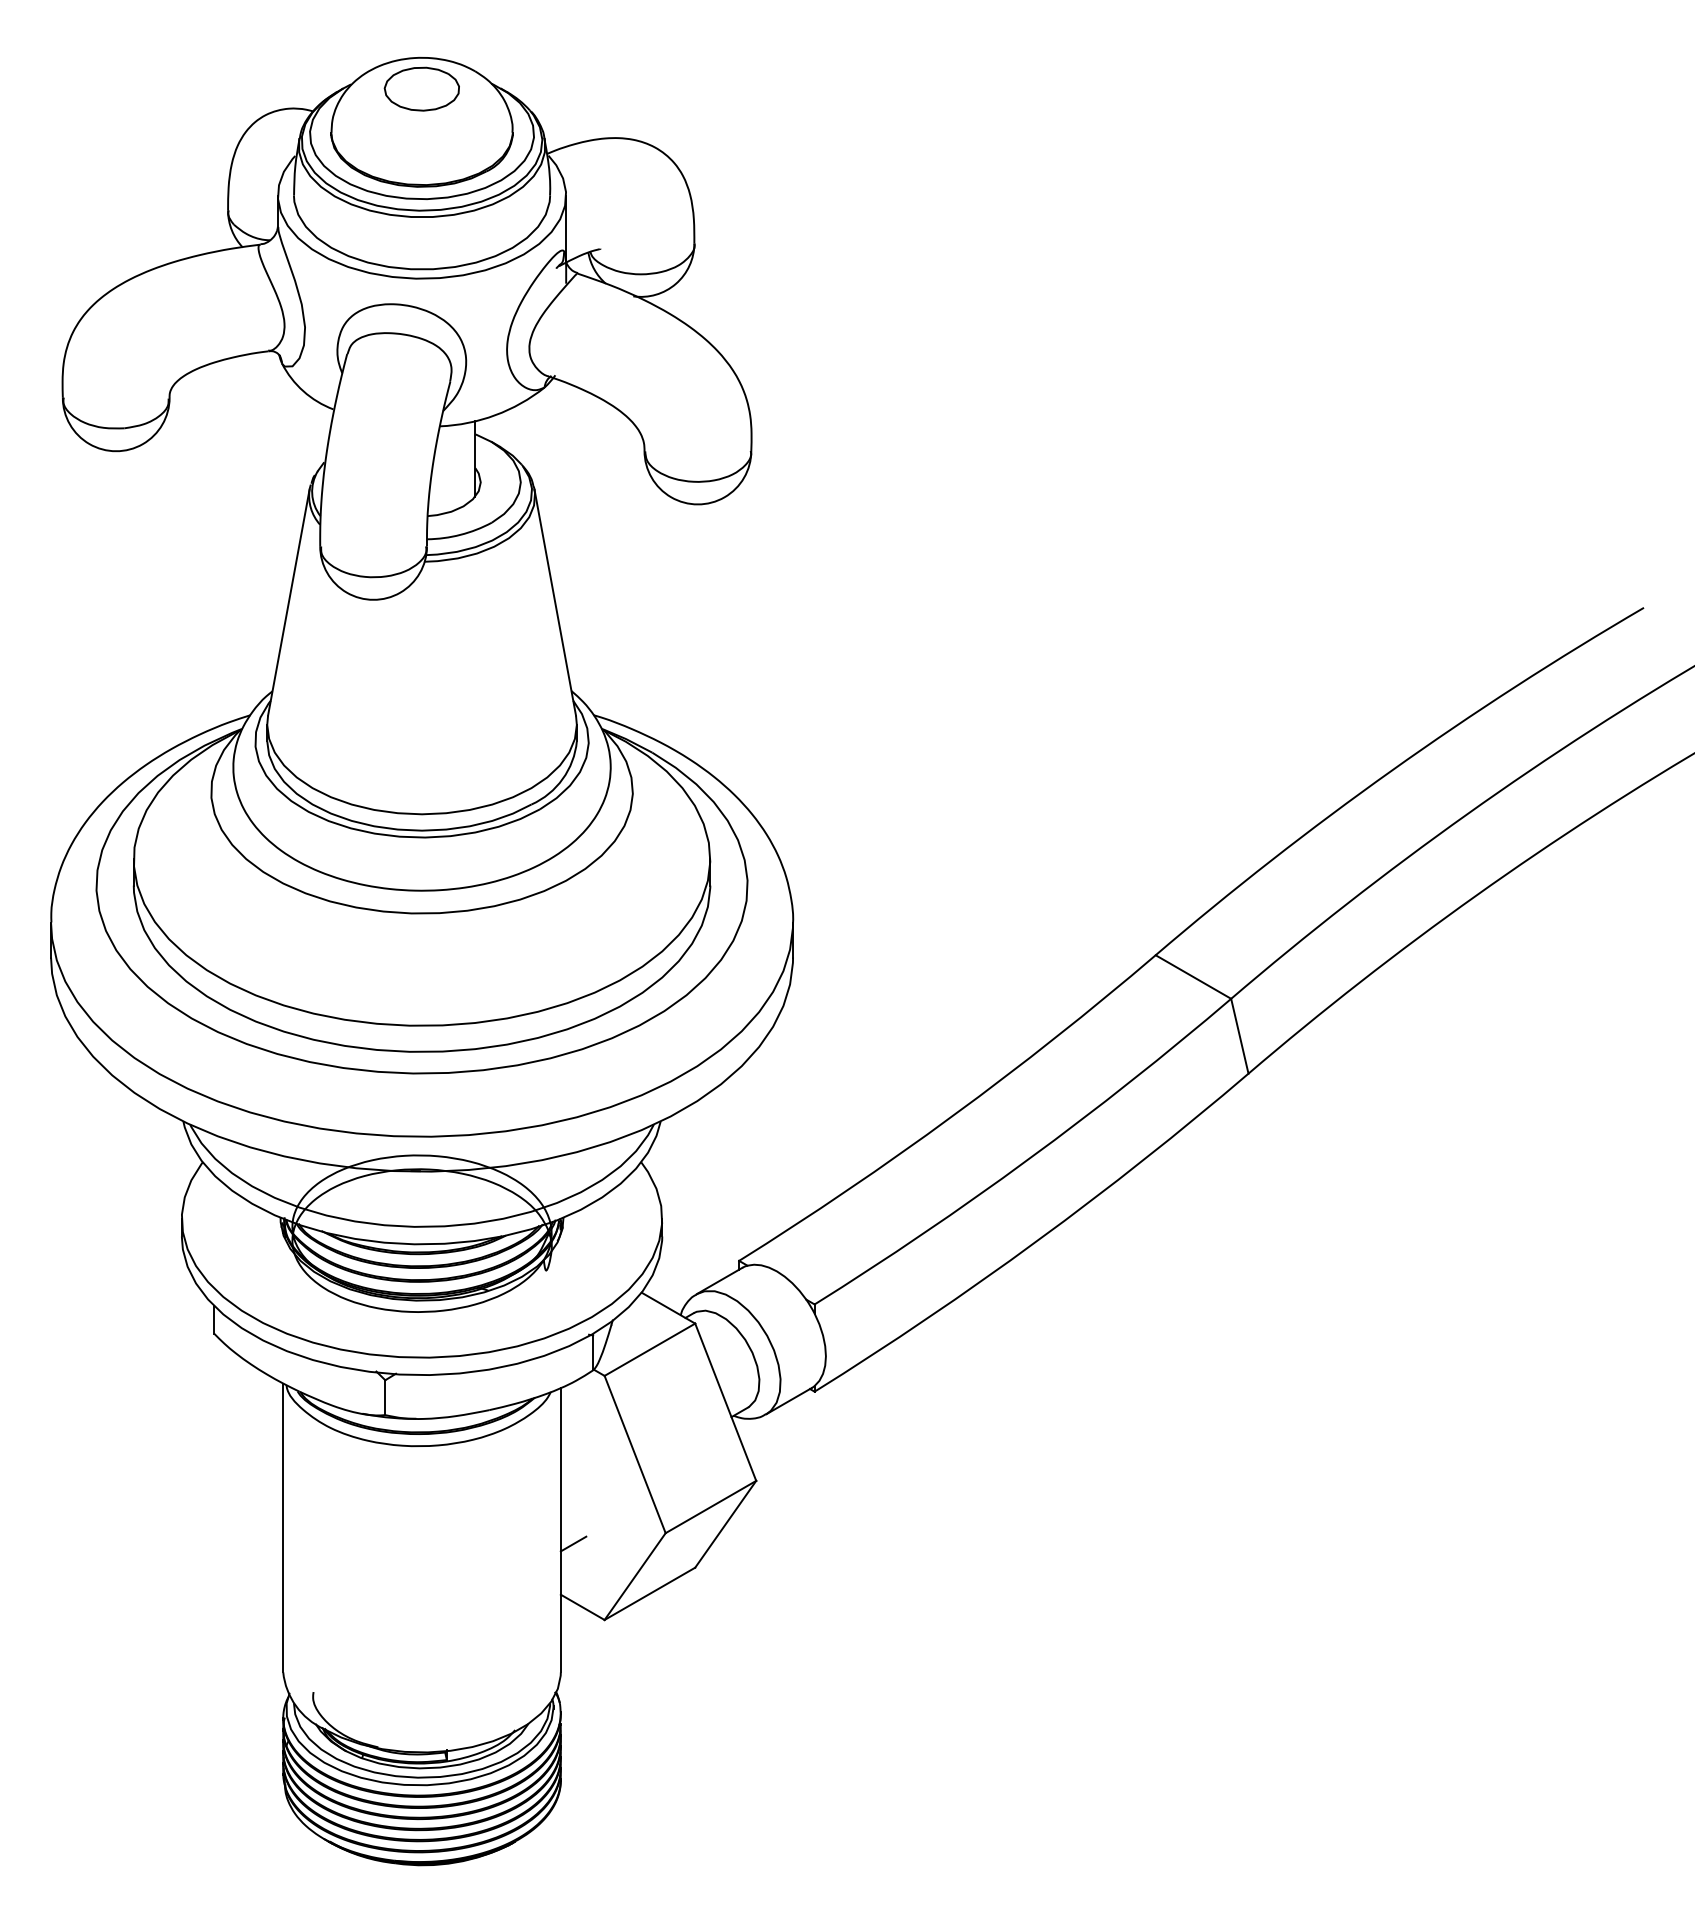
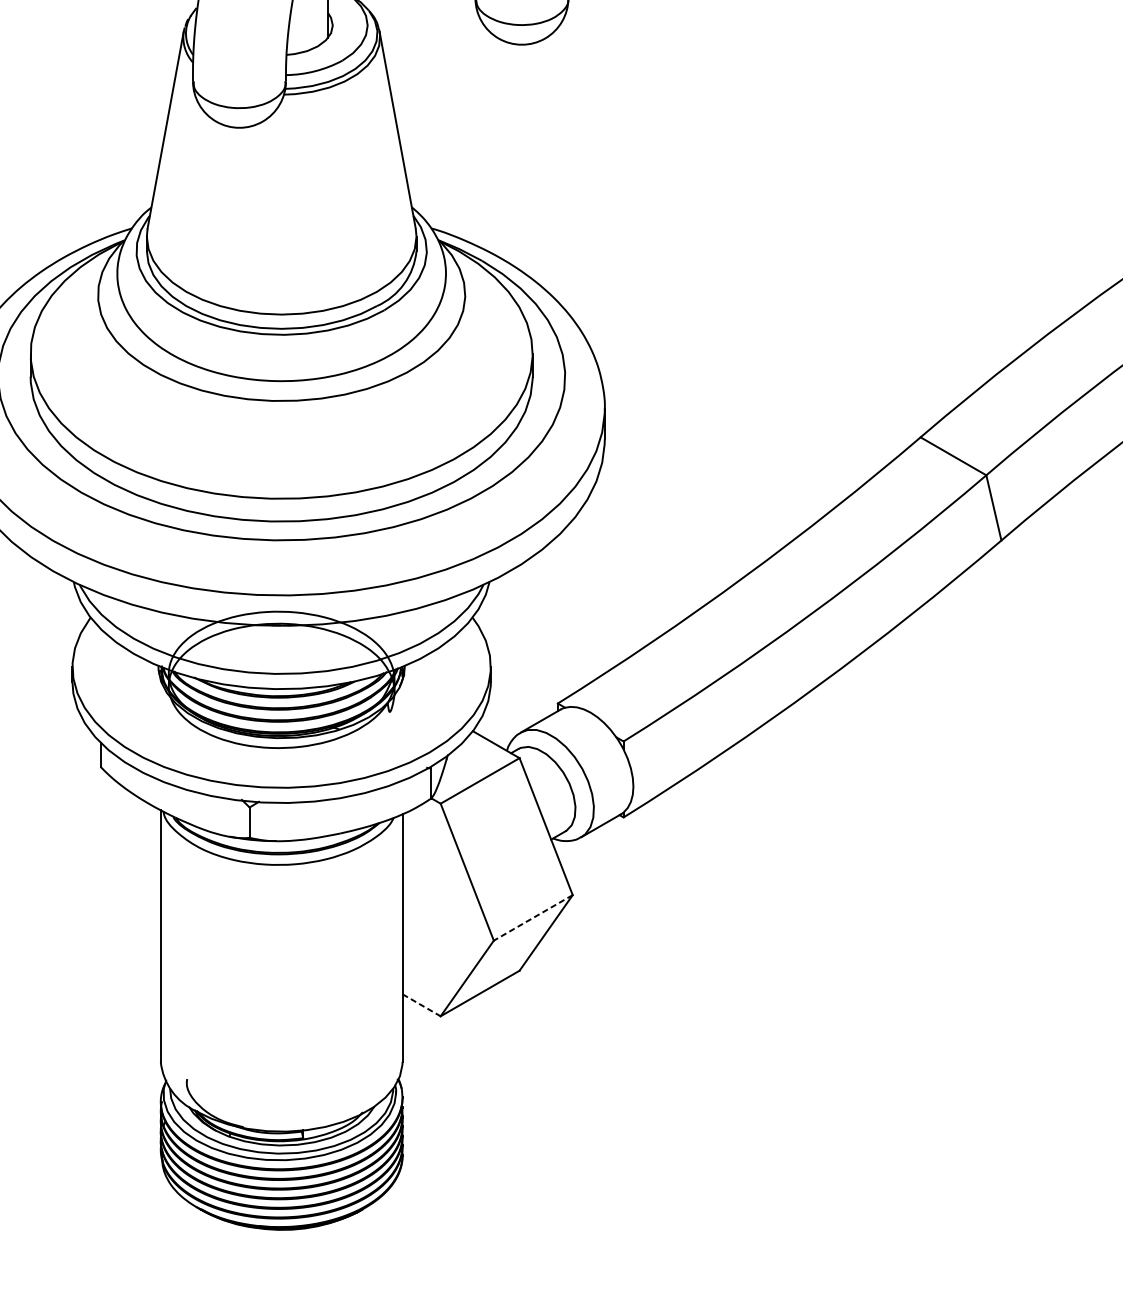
line: (710, 1507) -> (532, 918), solid -> dashed
line: (573, 1543) -> (413, 949), removed
line: (583, 1607) -> (422, 1005), solid -> dashed

